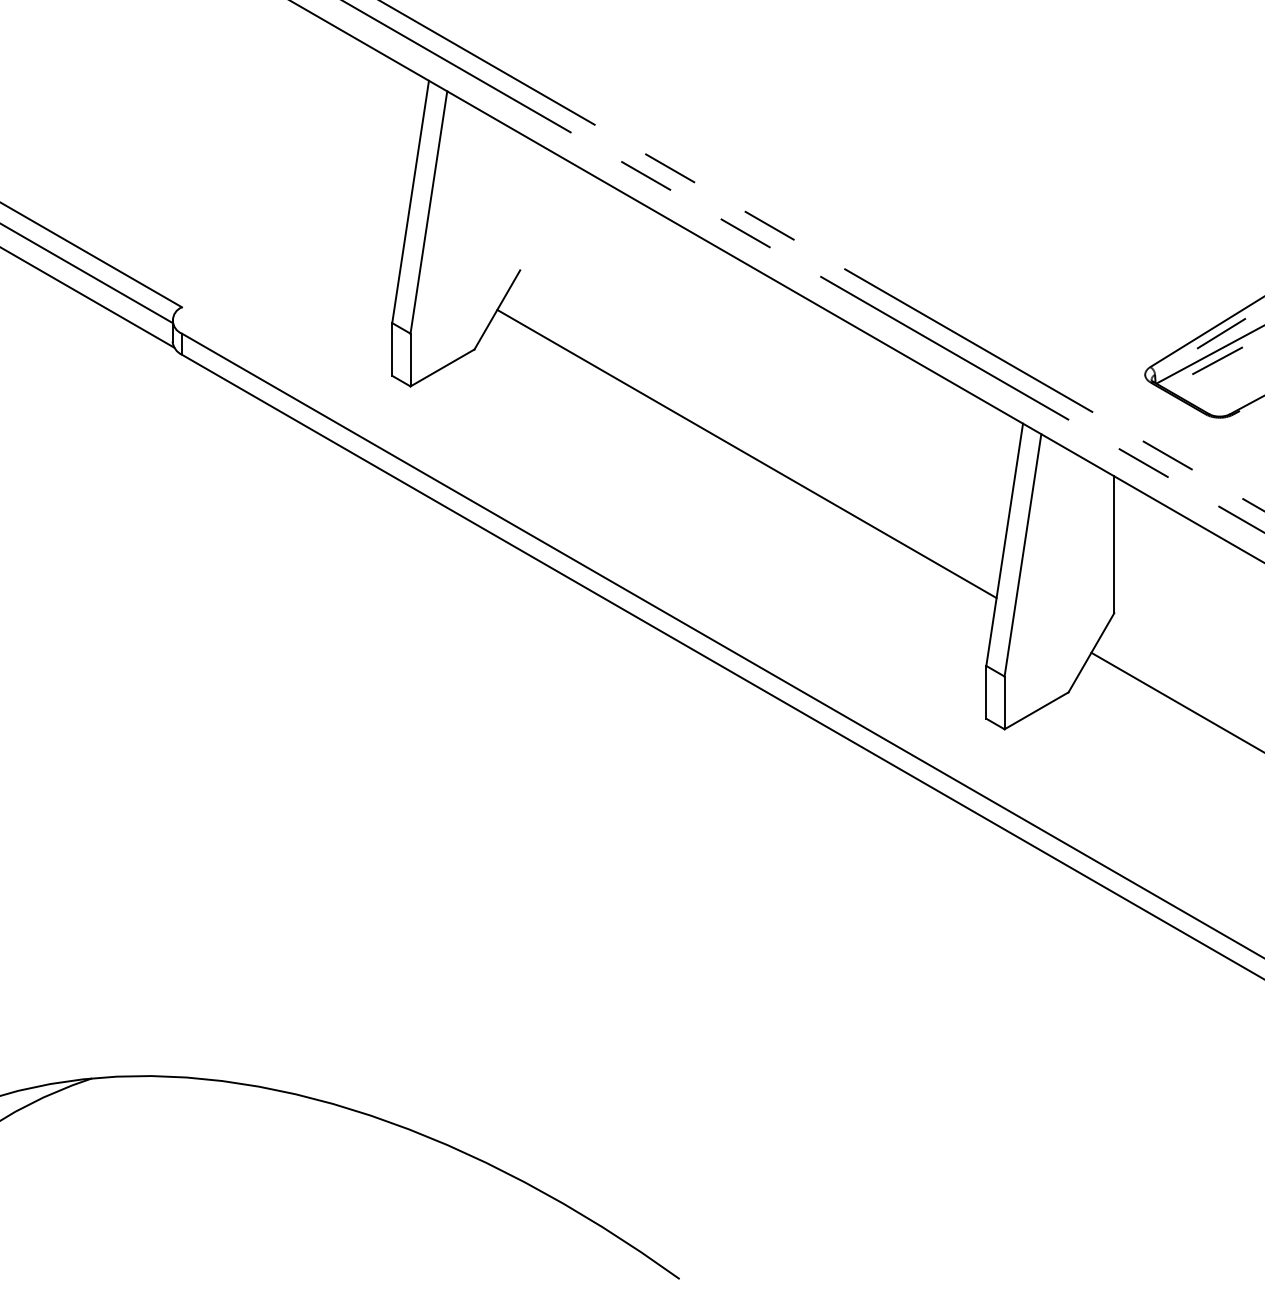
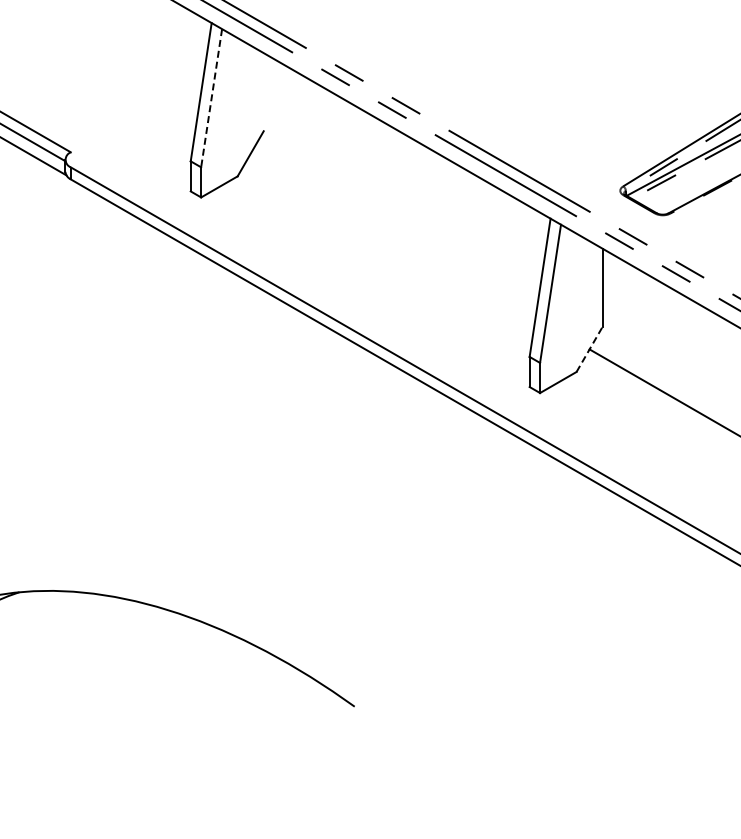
line: (428, 212) -> (211, 98), solid -> dashed
line: (745, 453) -> (392, 235), removed
line: (1091, 651) -> (589, 348), solid -> dashed

